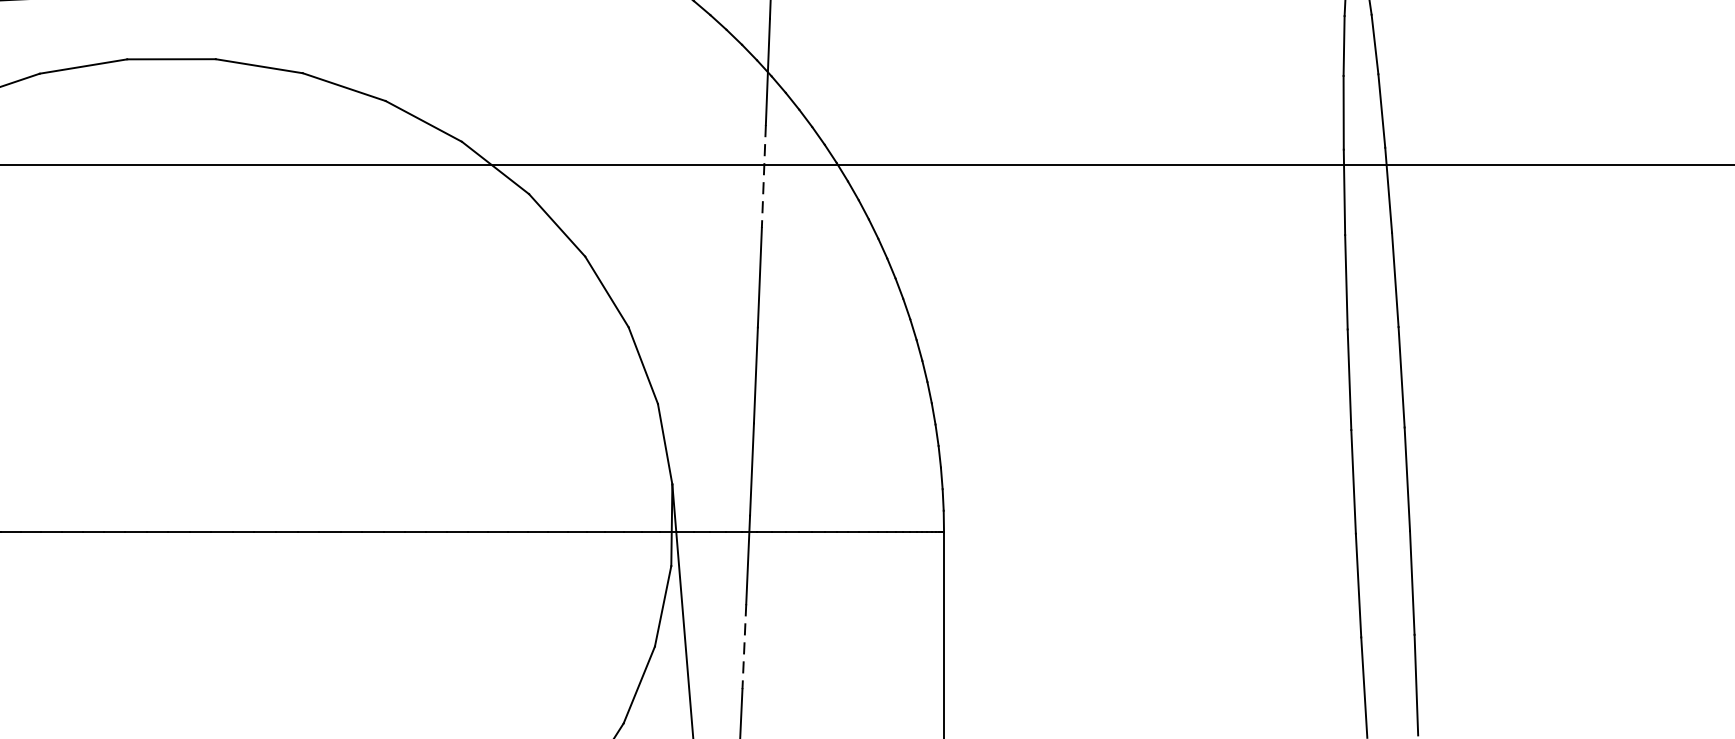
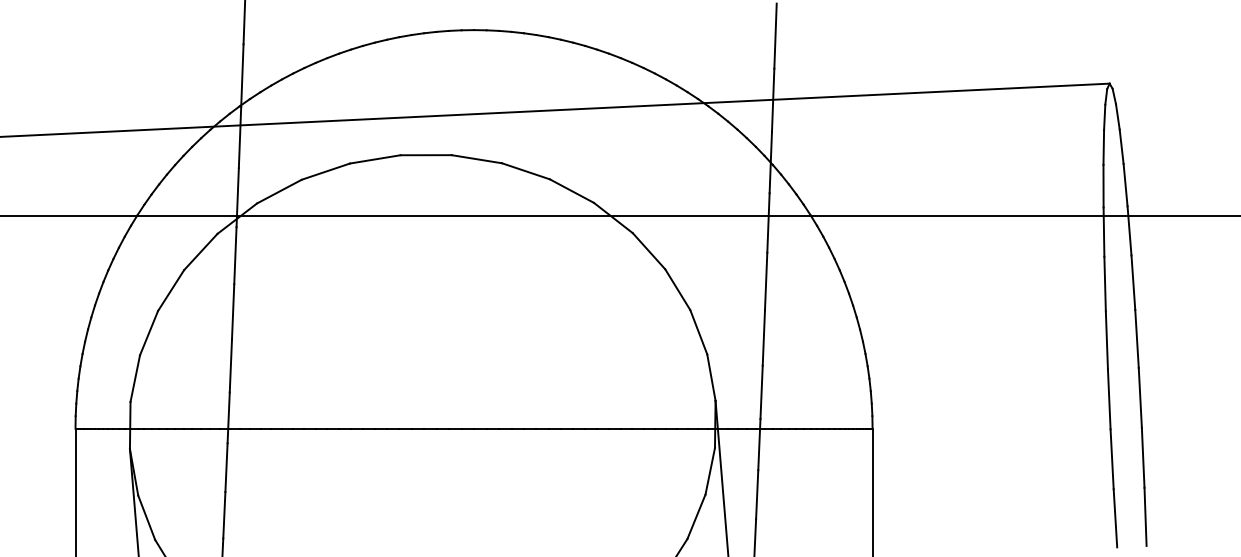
line: (763, 175) -> (768, 222), dashed -> solid
line: (744, 646) -> (757, 494), dashed -> solid

